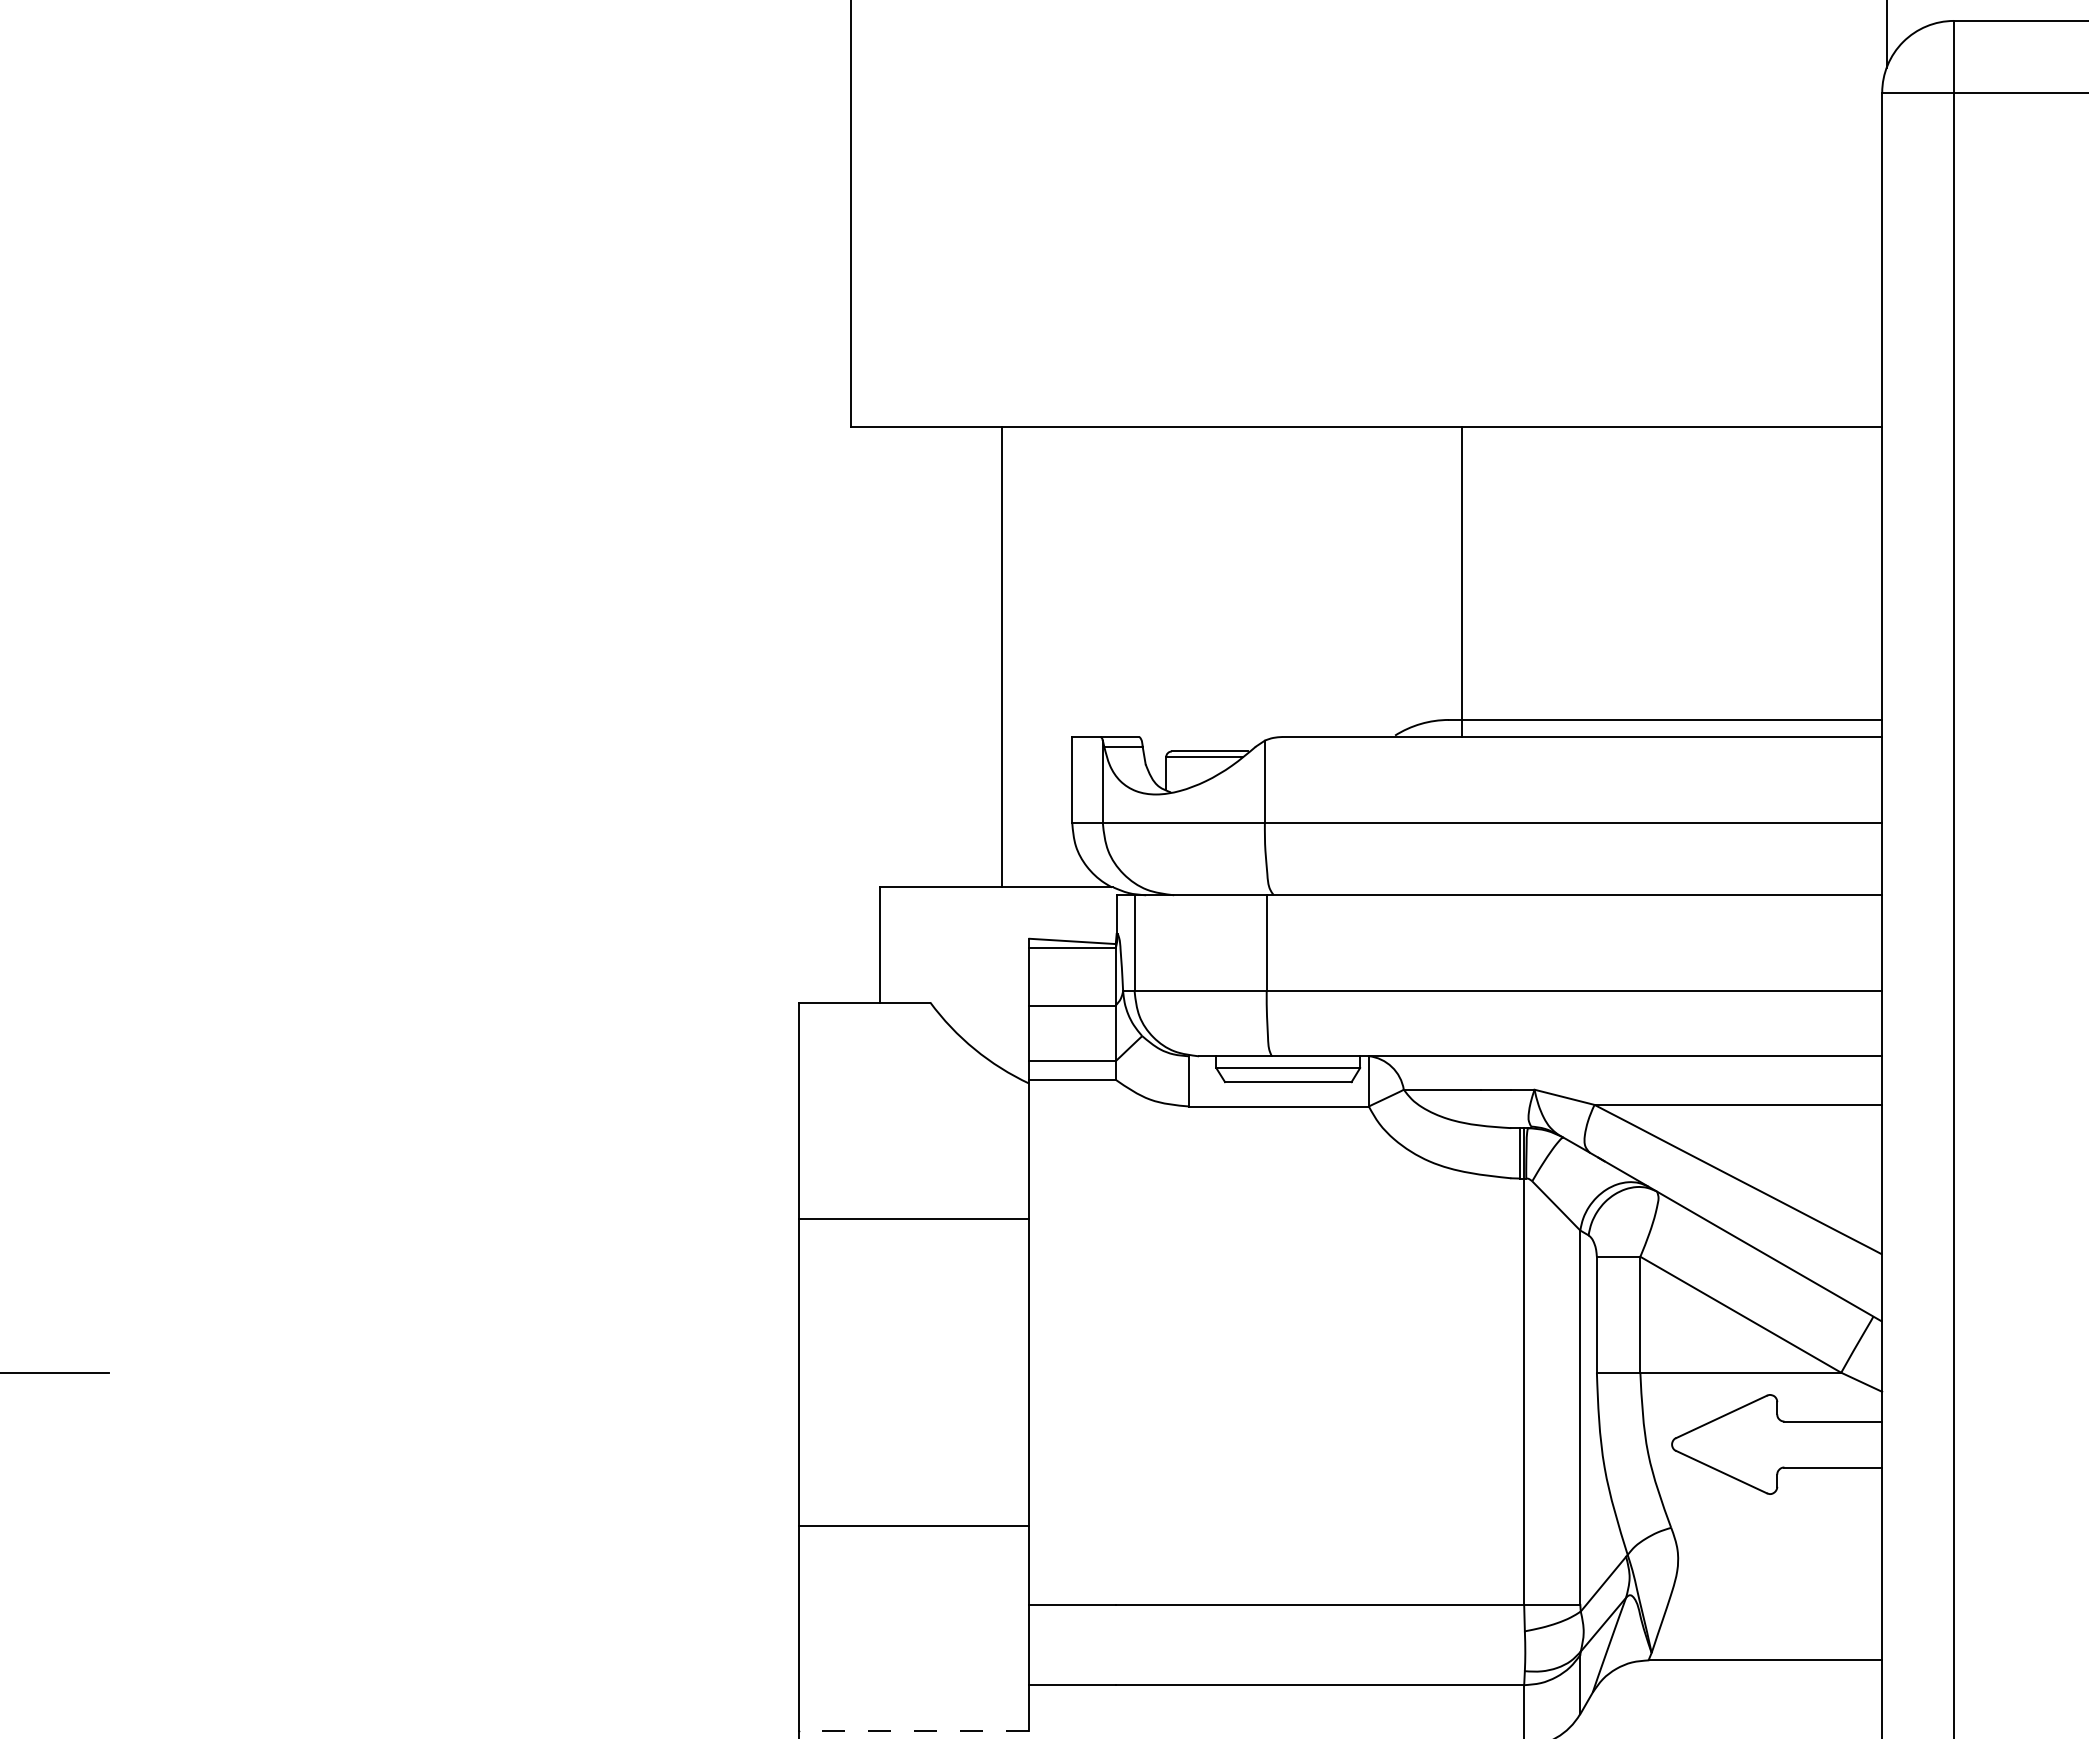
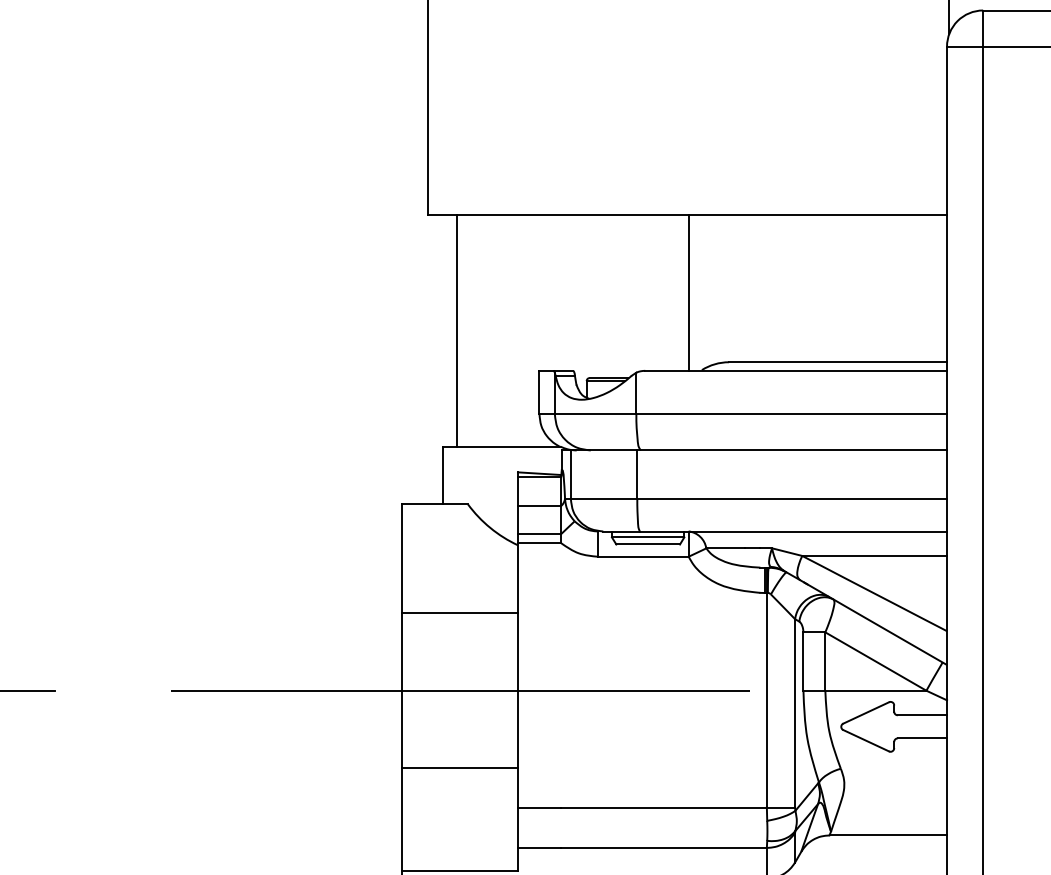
line: (1461, 581) -> (688, 292), moved
line: (1002, 656) -> (457, 330), moved
line: (913, 1372) -> (459, 690), added
line: (915, 1730) -> (460, 870), dashed -> solid

